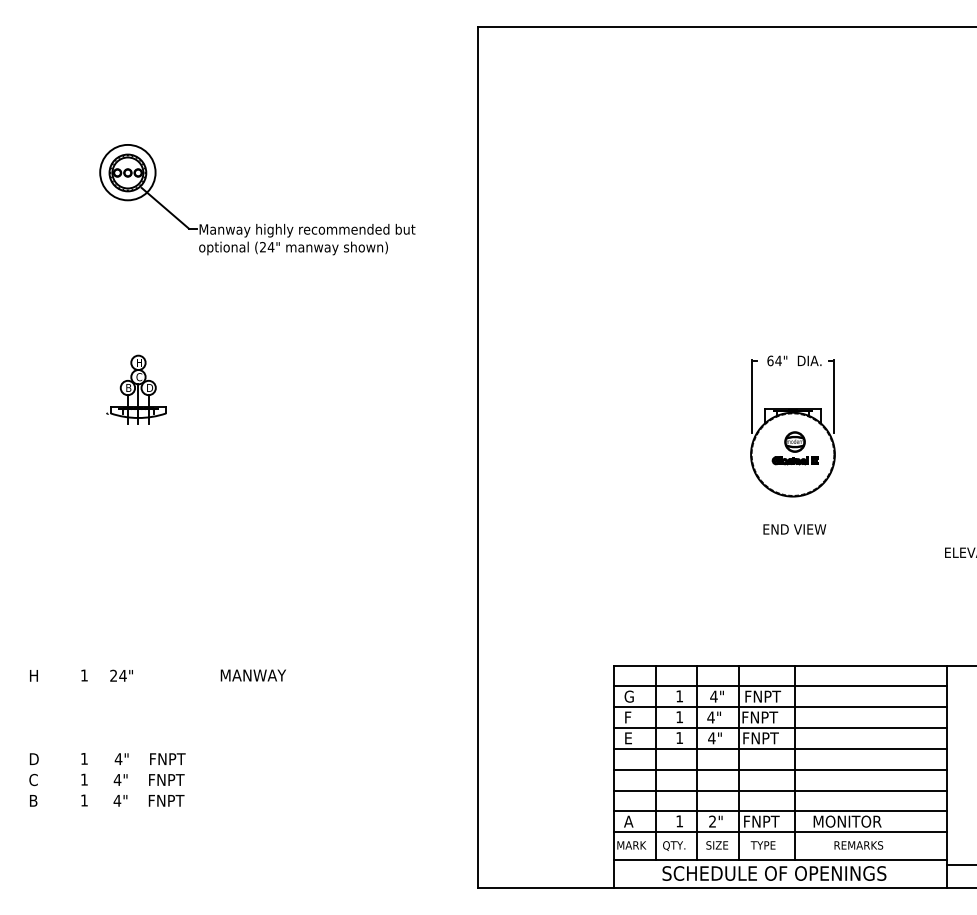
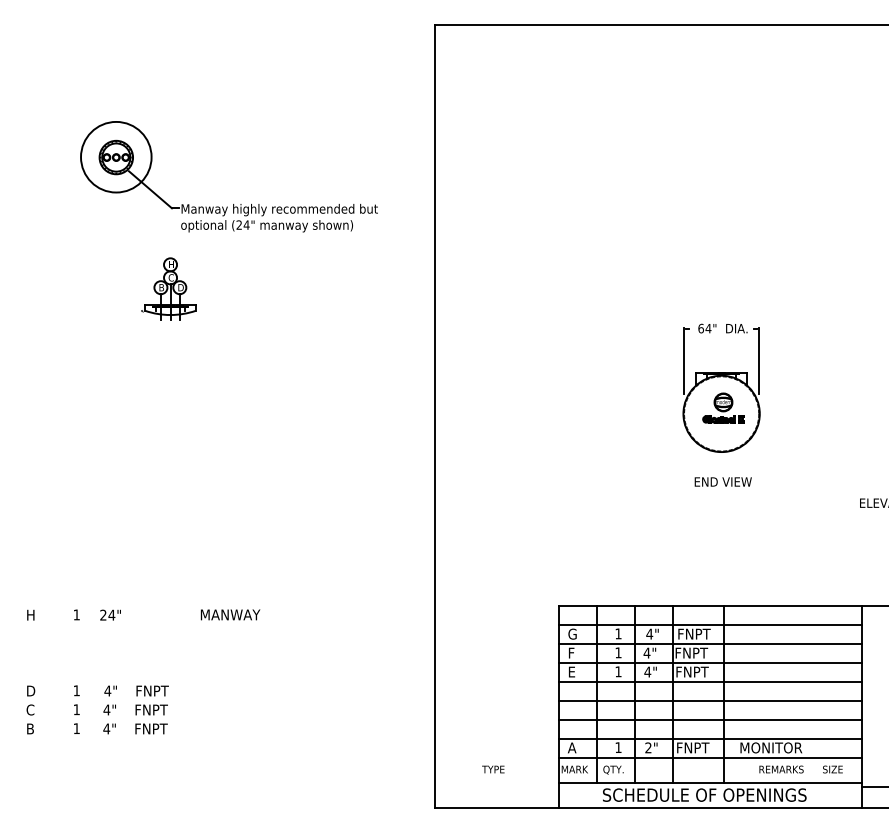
circle: (127, 172) -> (115, 157), size x1.4
part: (136, 389) -> (168, 289), moved
text: (717, 845) -> (833, 769), moved
text: (762, 845) -> (492, 769), moved

